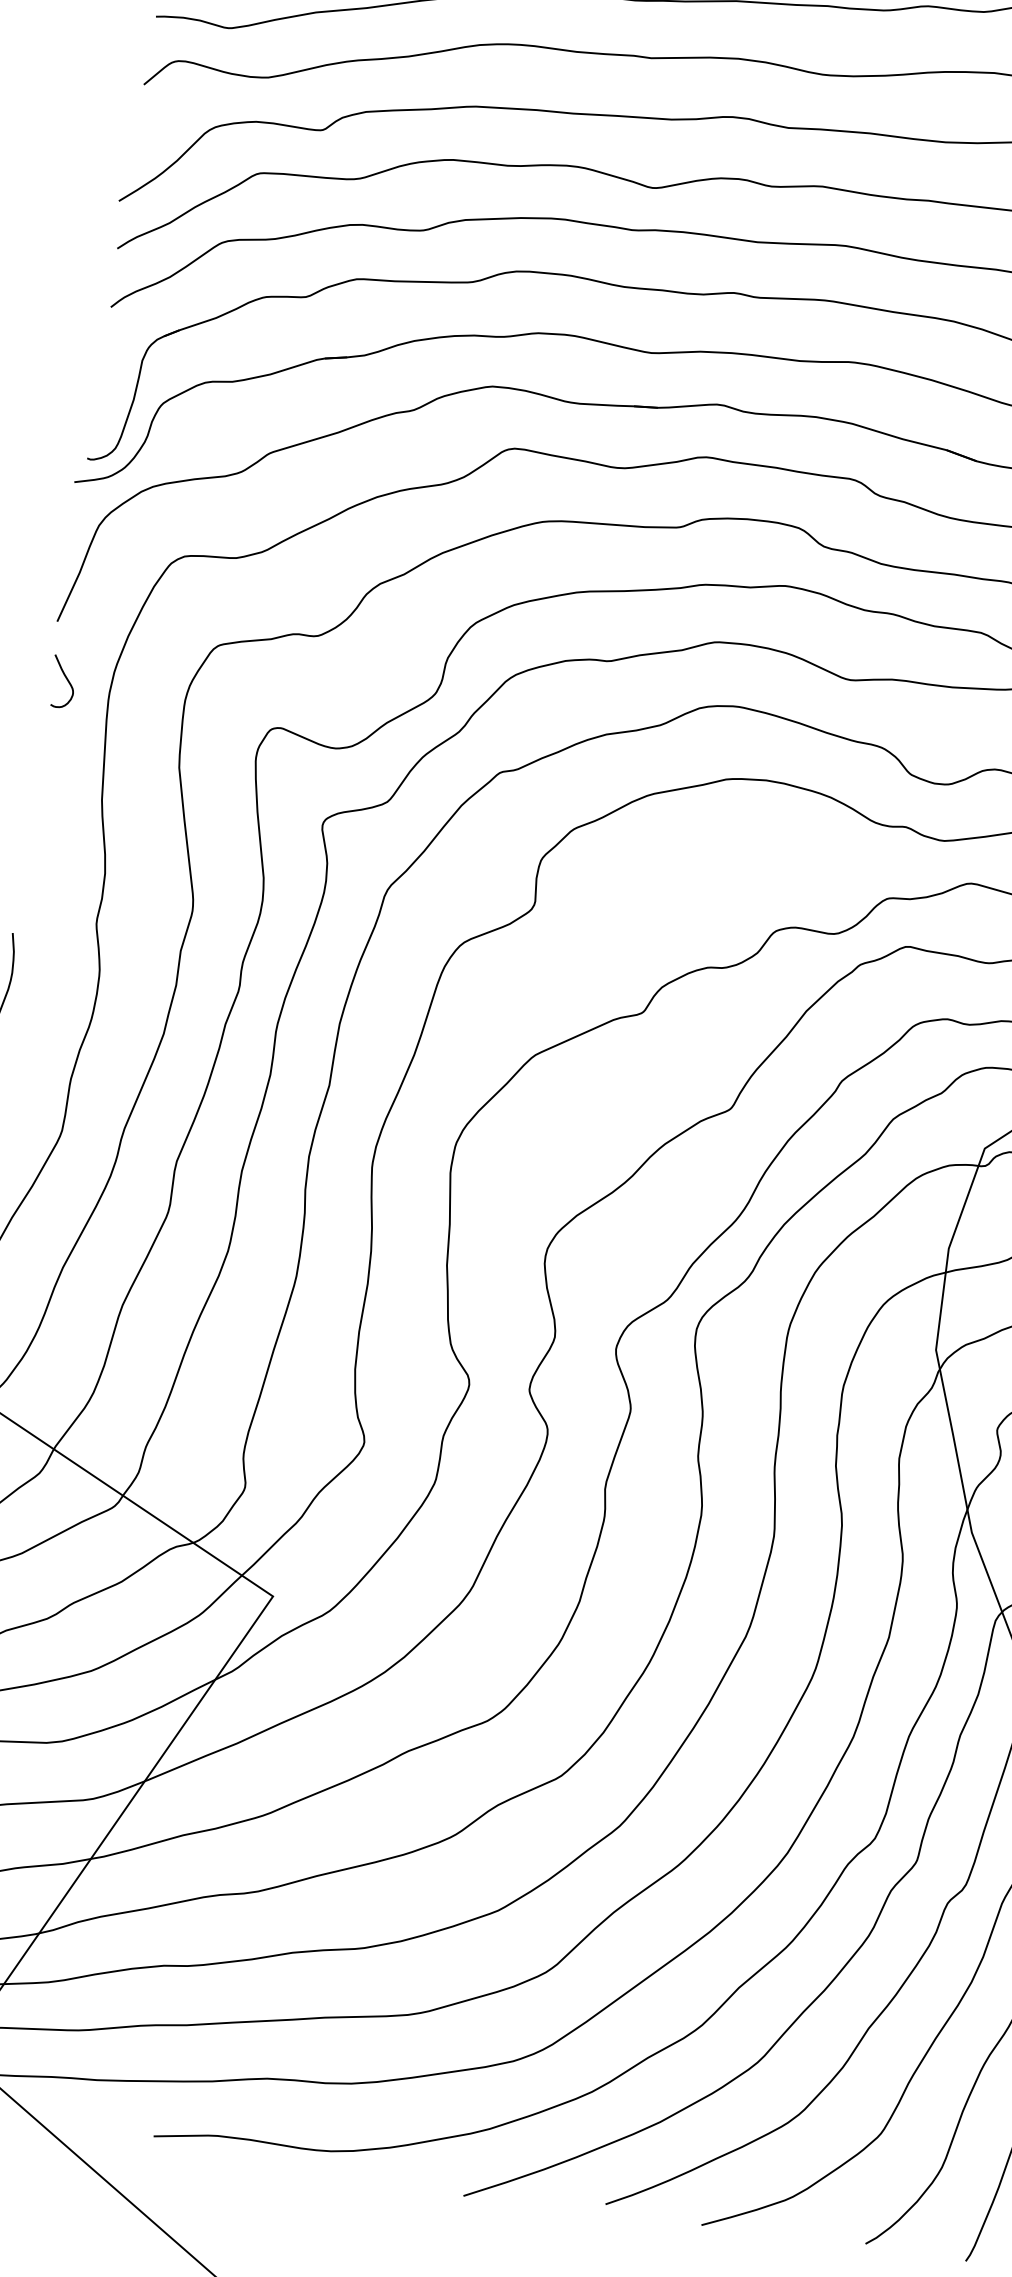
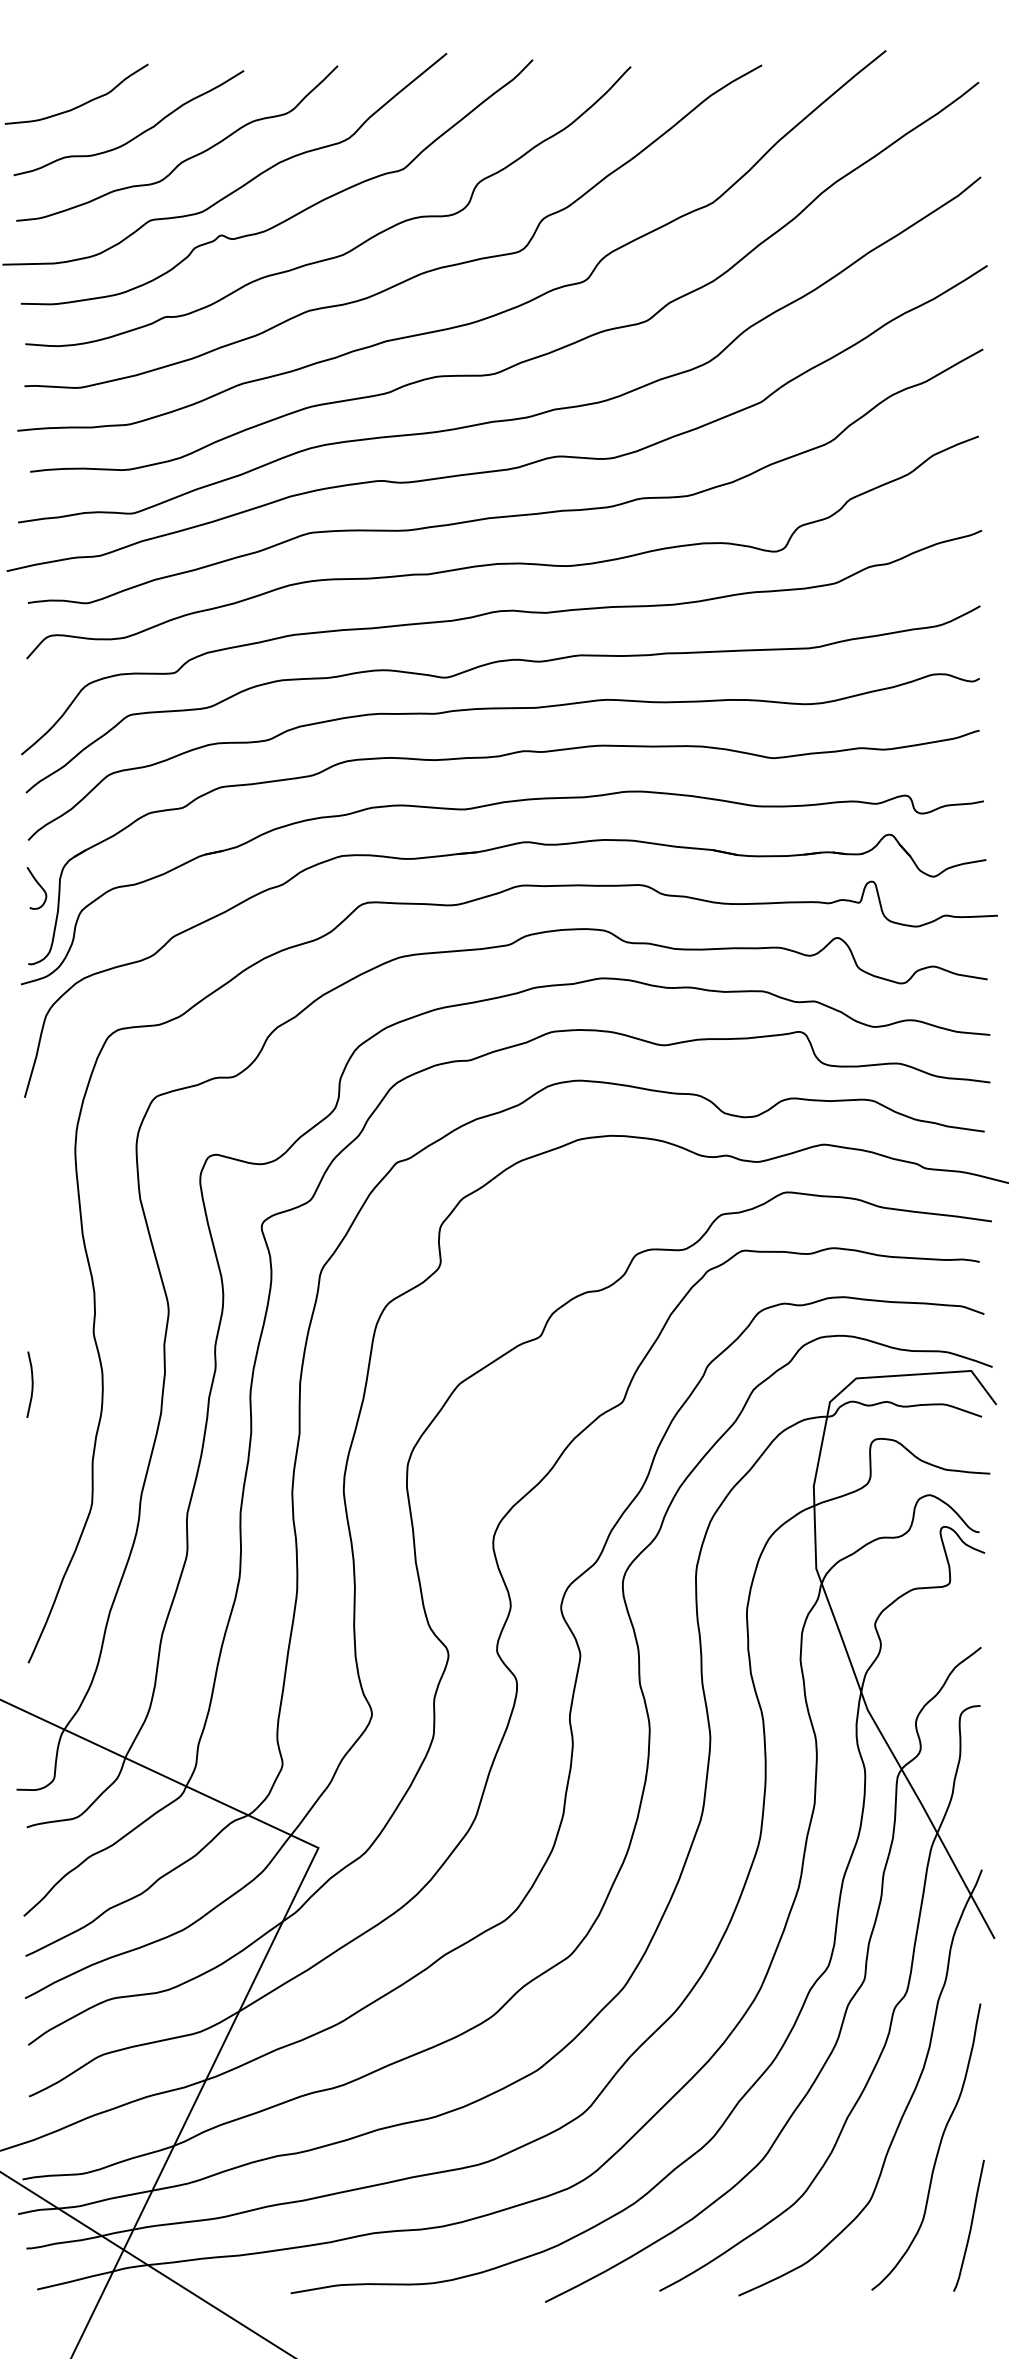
curve: (65, 679) -> (38, 885), moved

